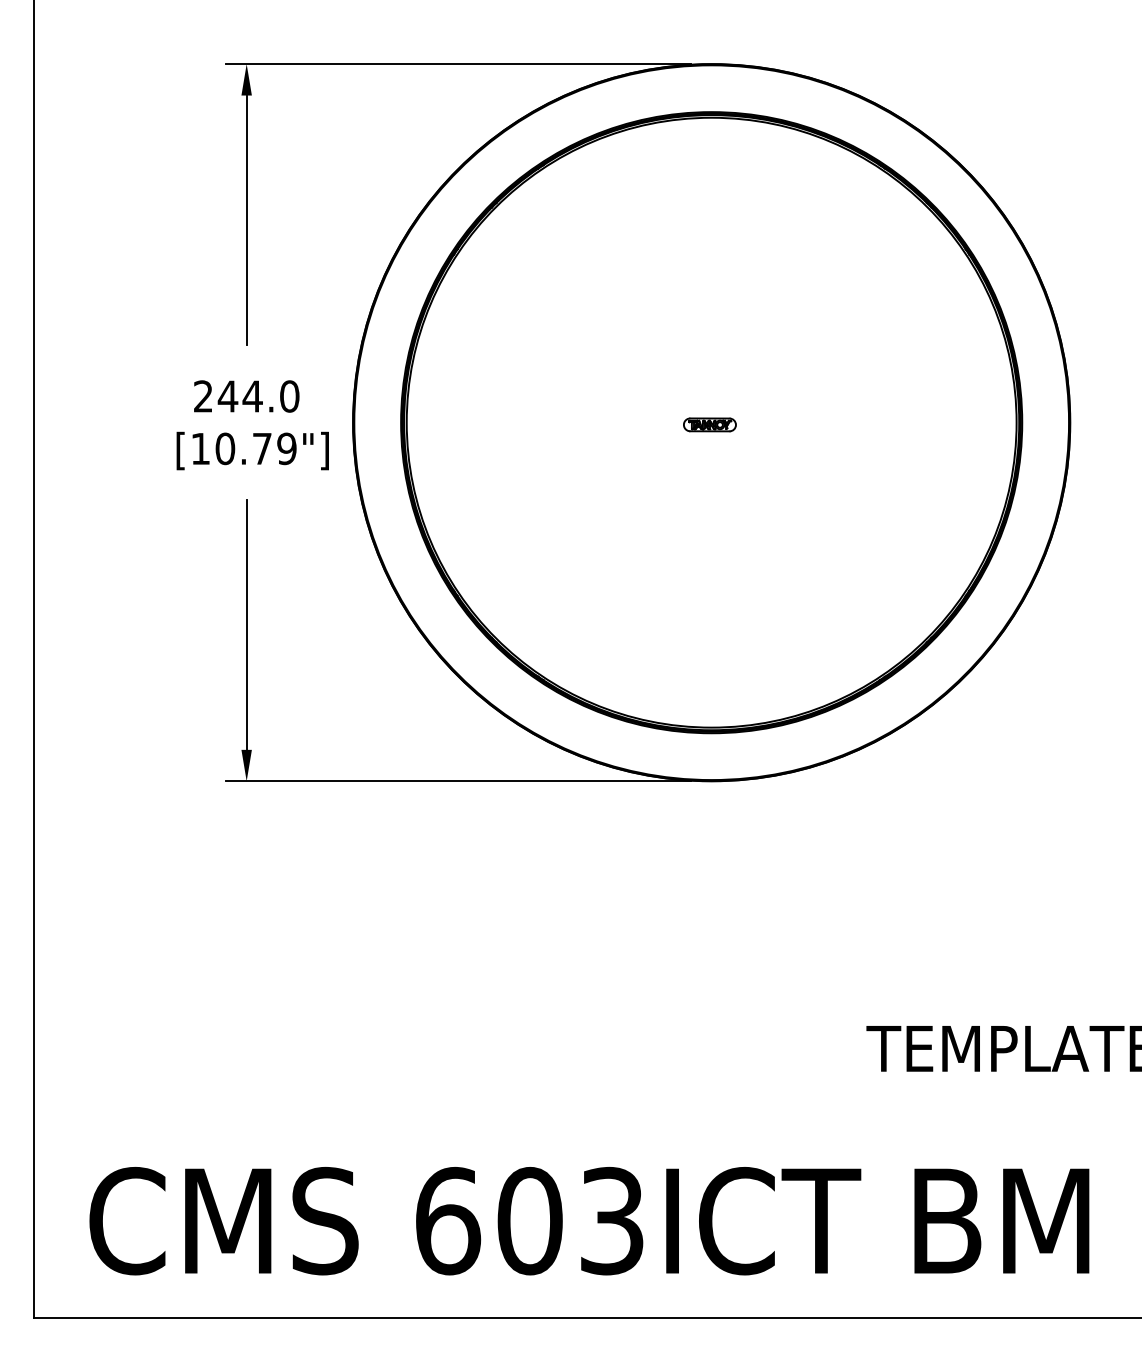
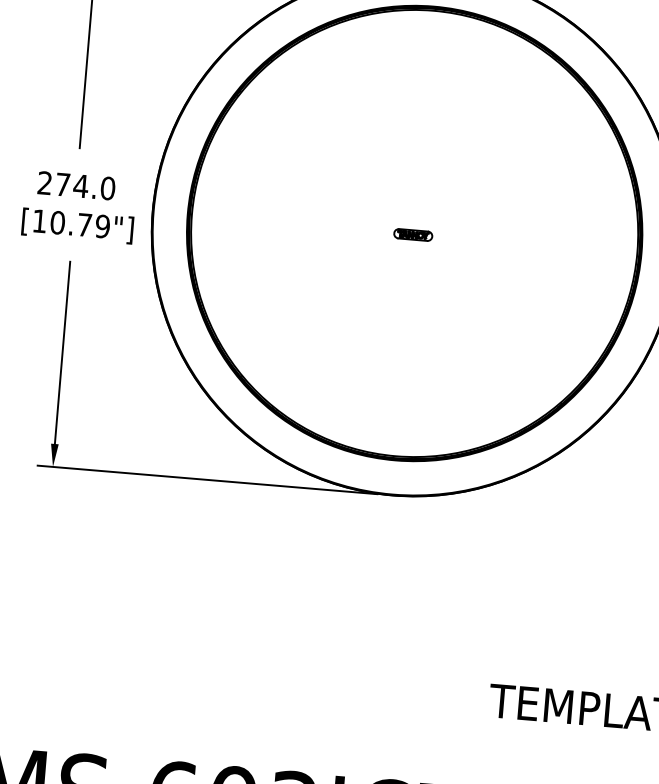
text: (227, 396) -> (62, 184), 244.0 -> 274.0

